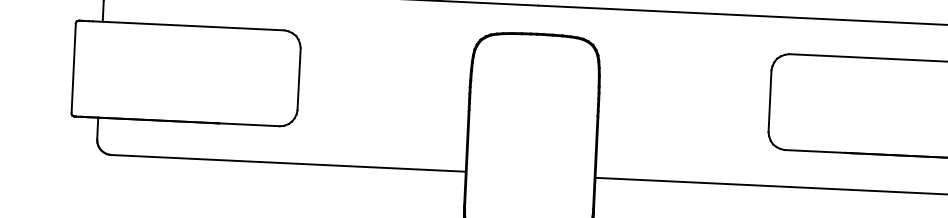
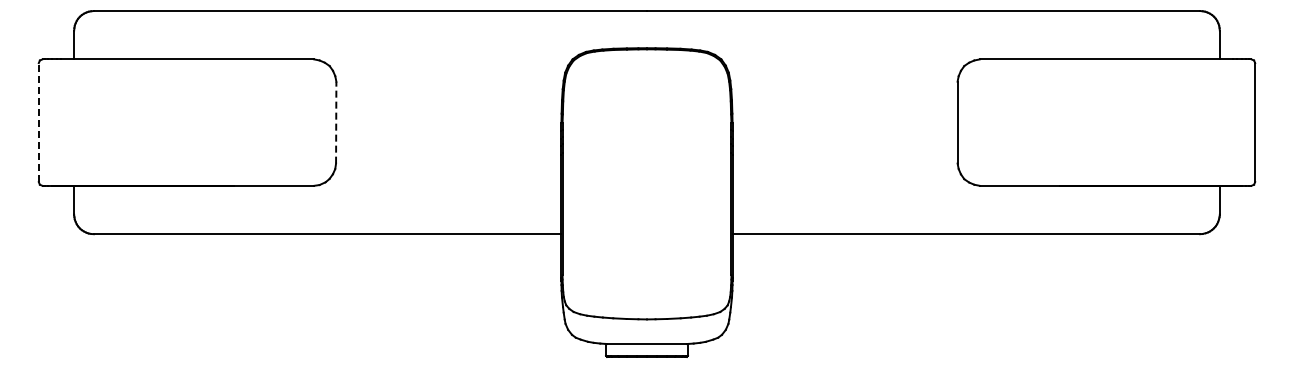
line: (73, 68) -> (38, 122), solid -> dashed
line: (299, 79) -> (336, 122), solid -> dashed

